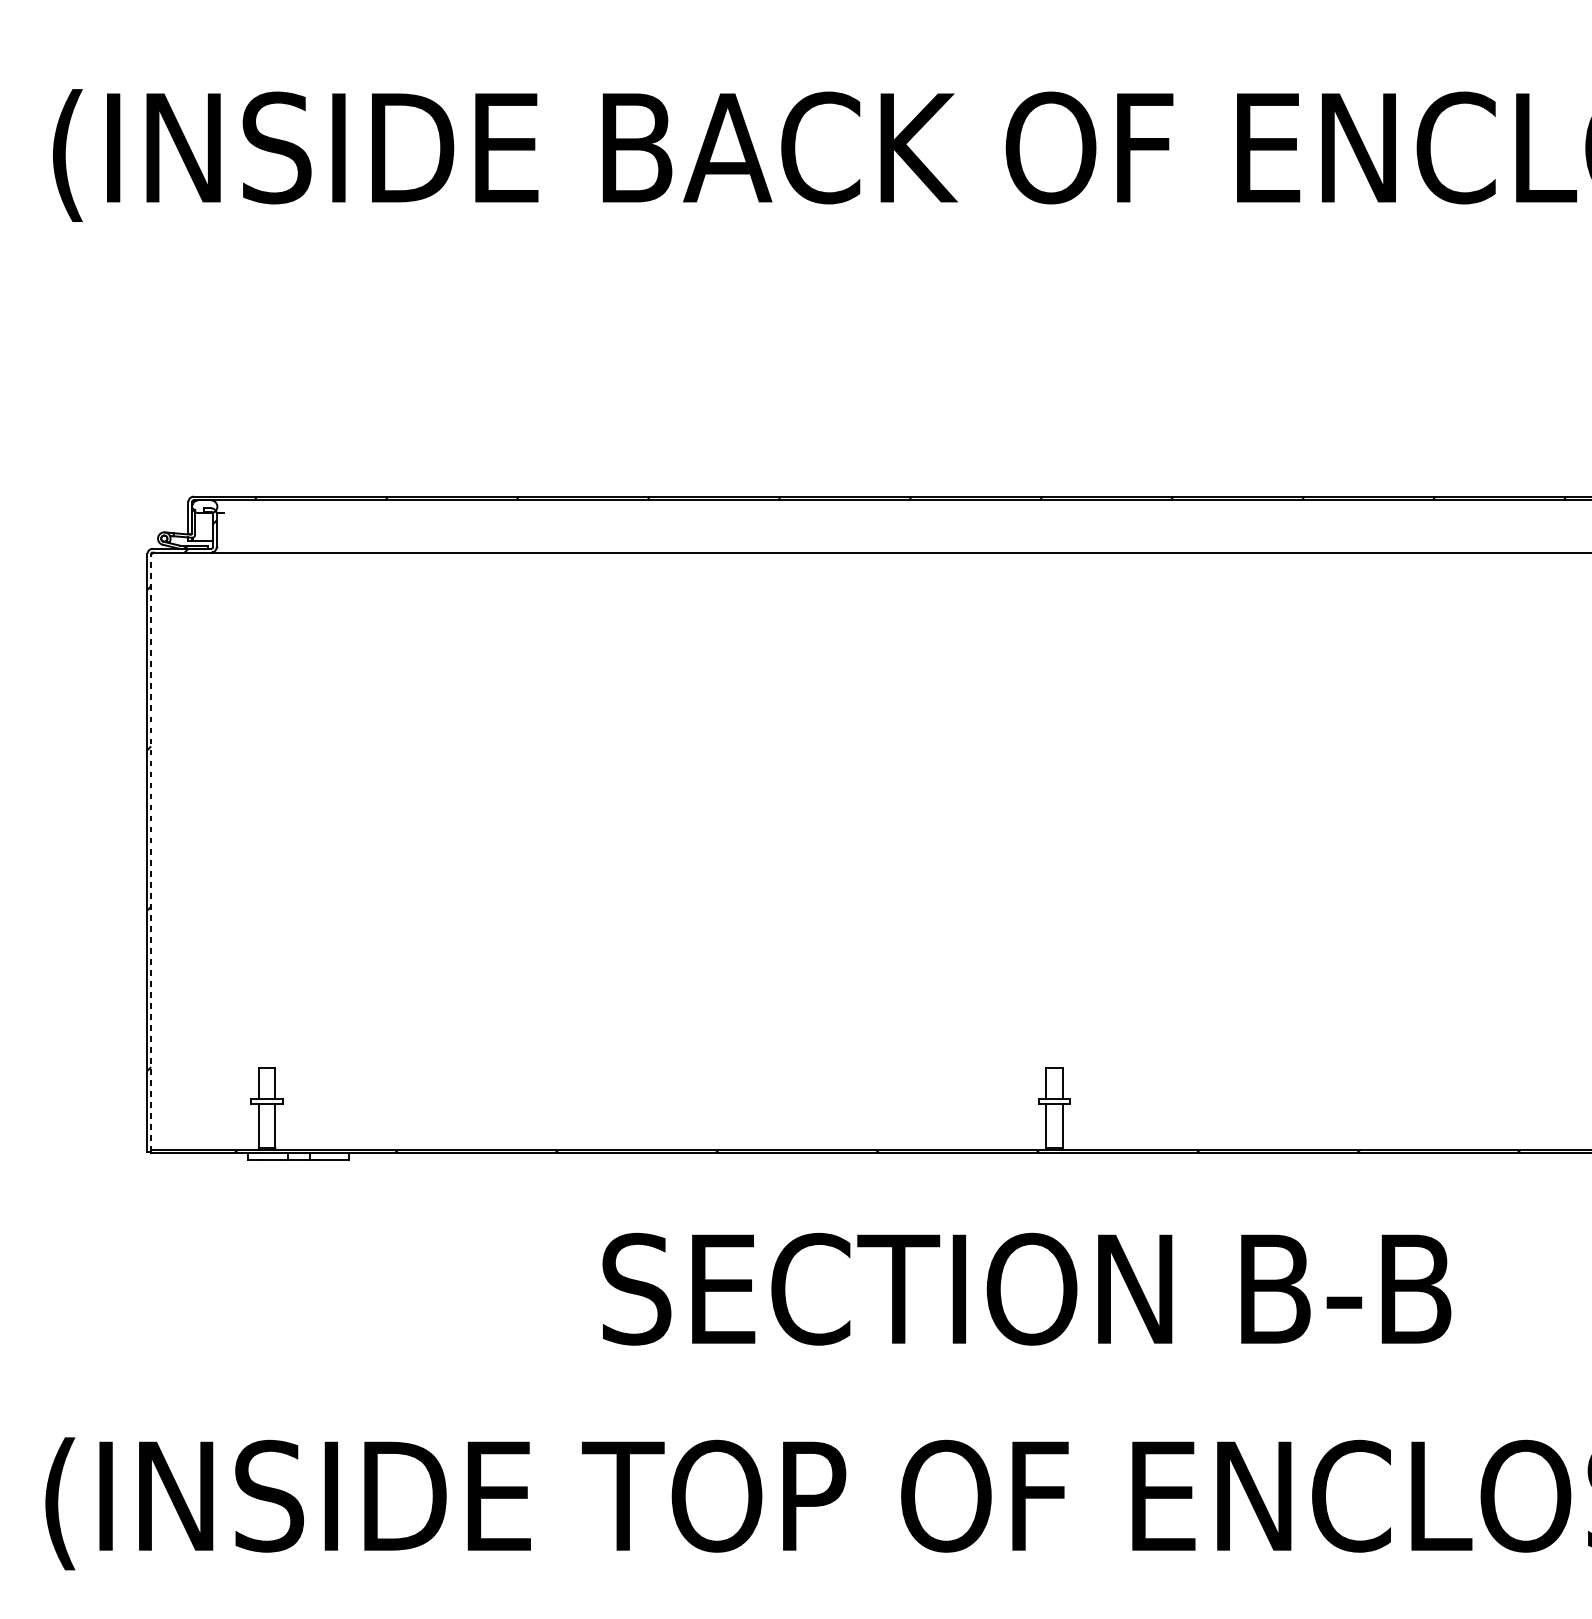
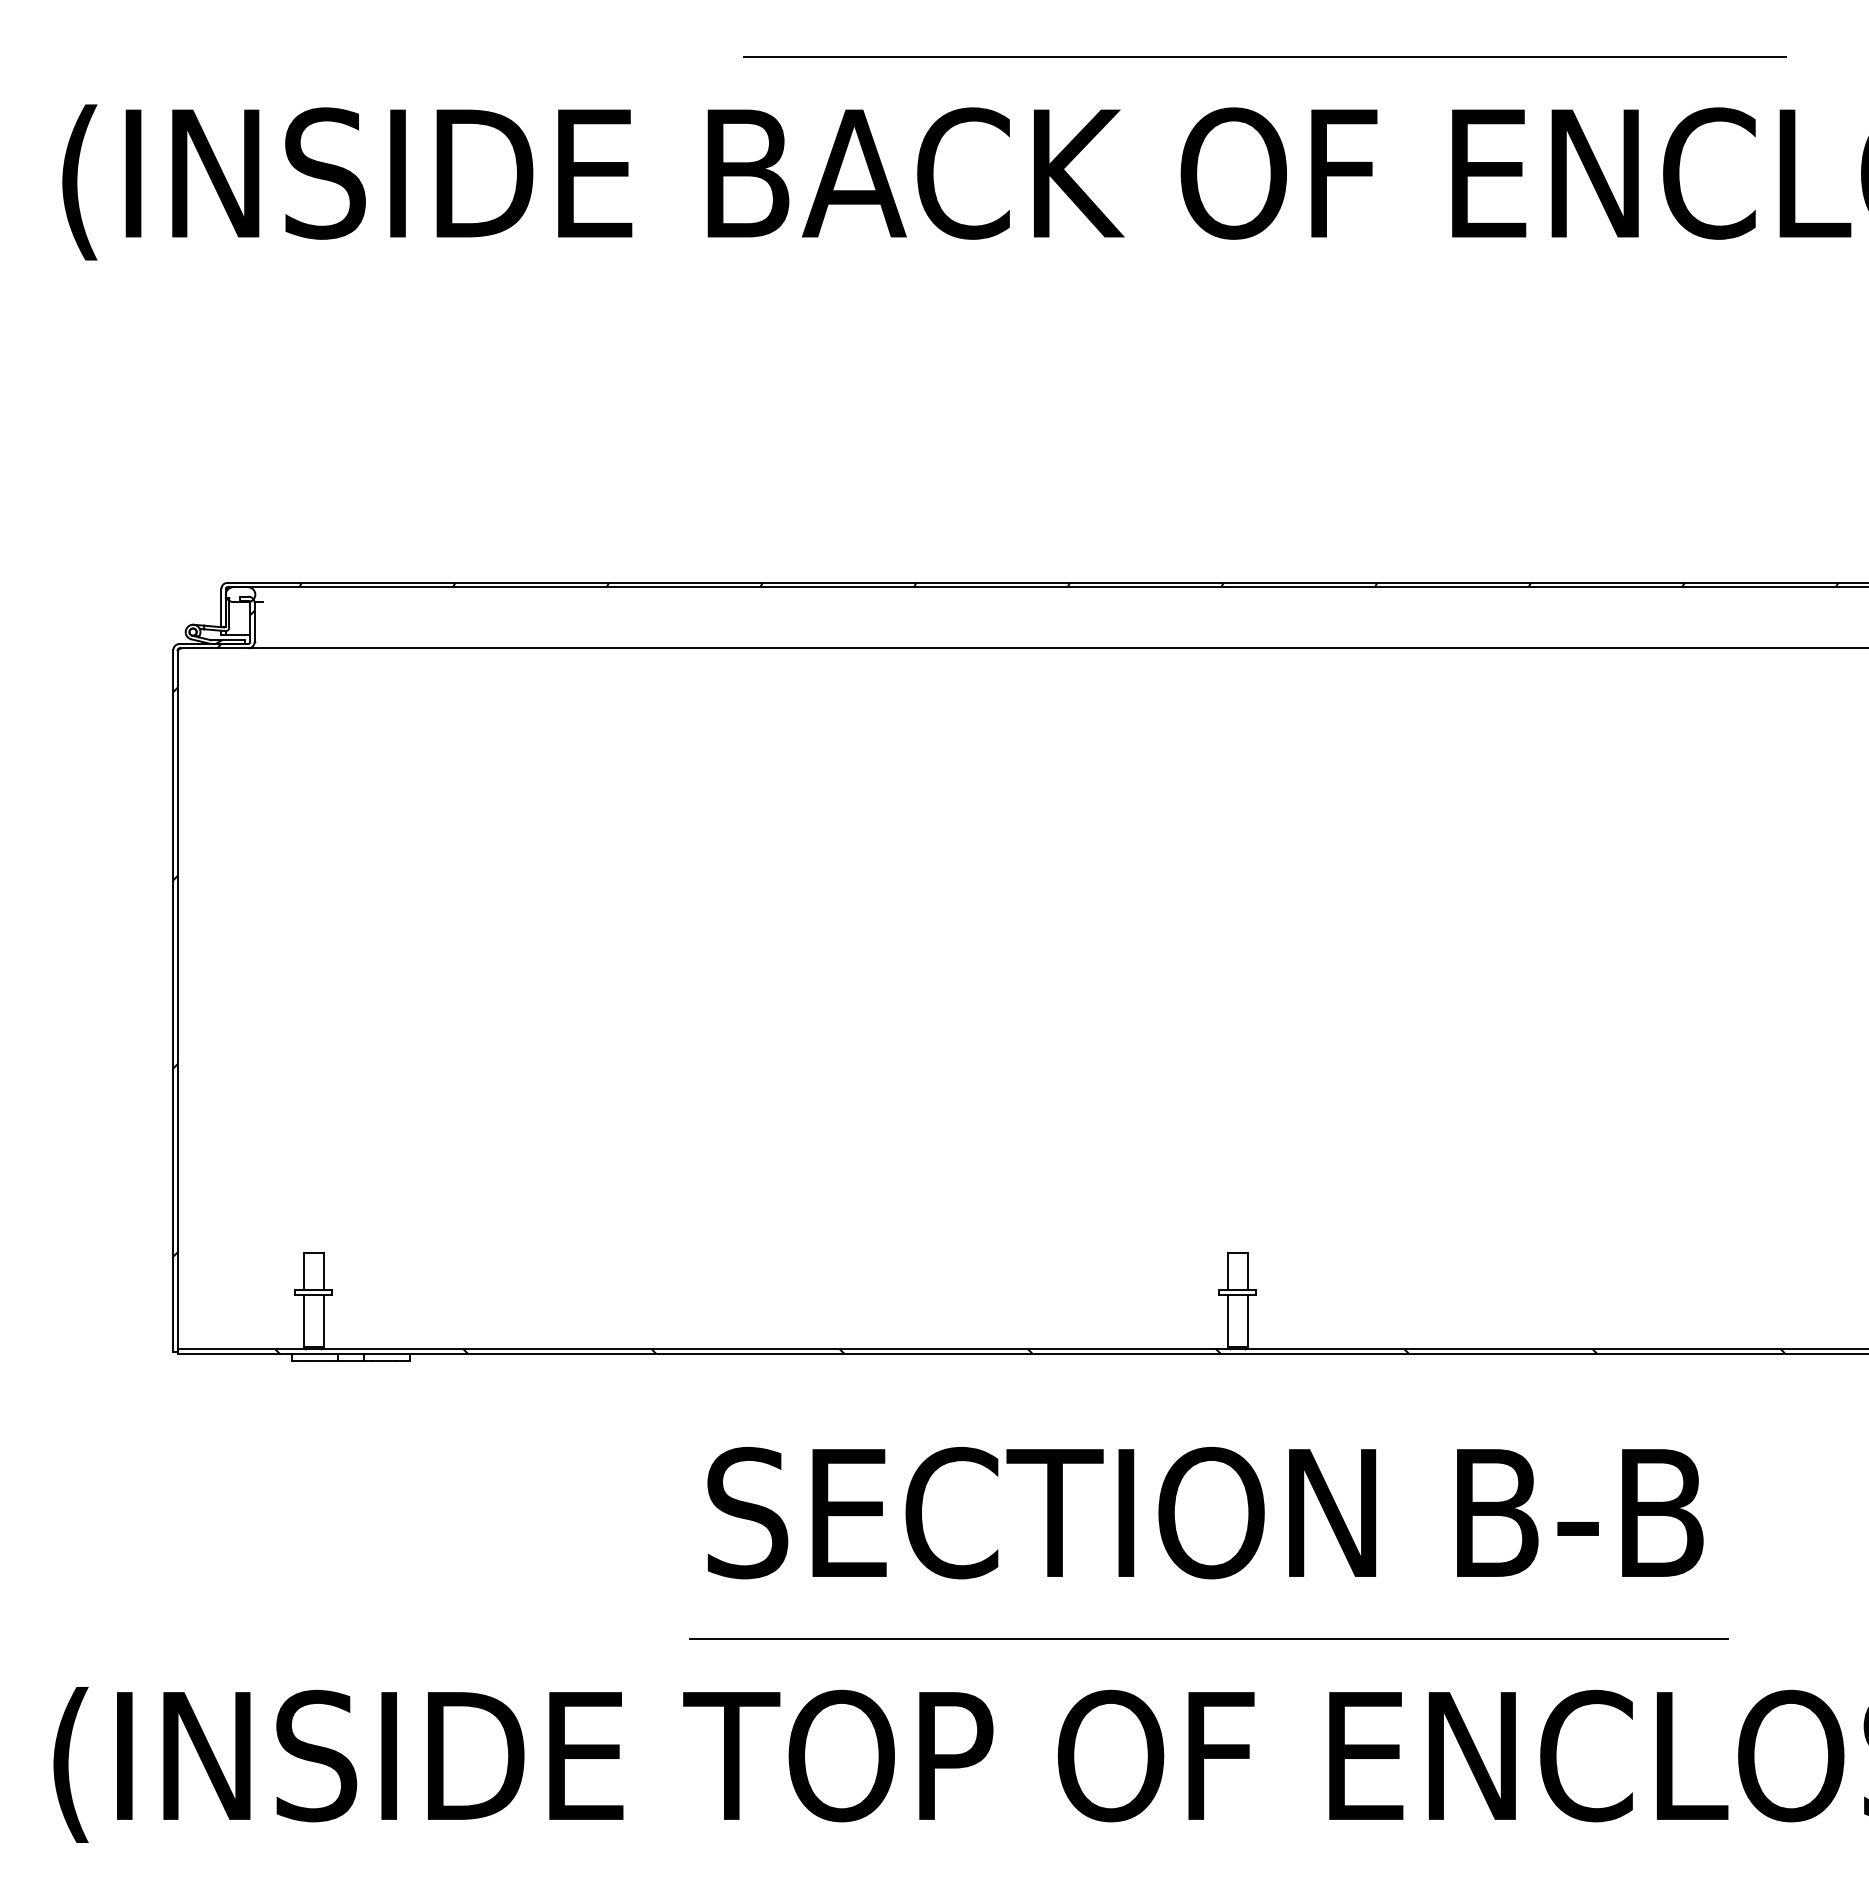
line: (1077, 49) -> (1264, 57), added
line: (151, 852) -> (177, 1000), dashed -> solid
line: (1029, 1396) -> (1208, 1639), added

